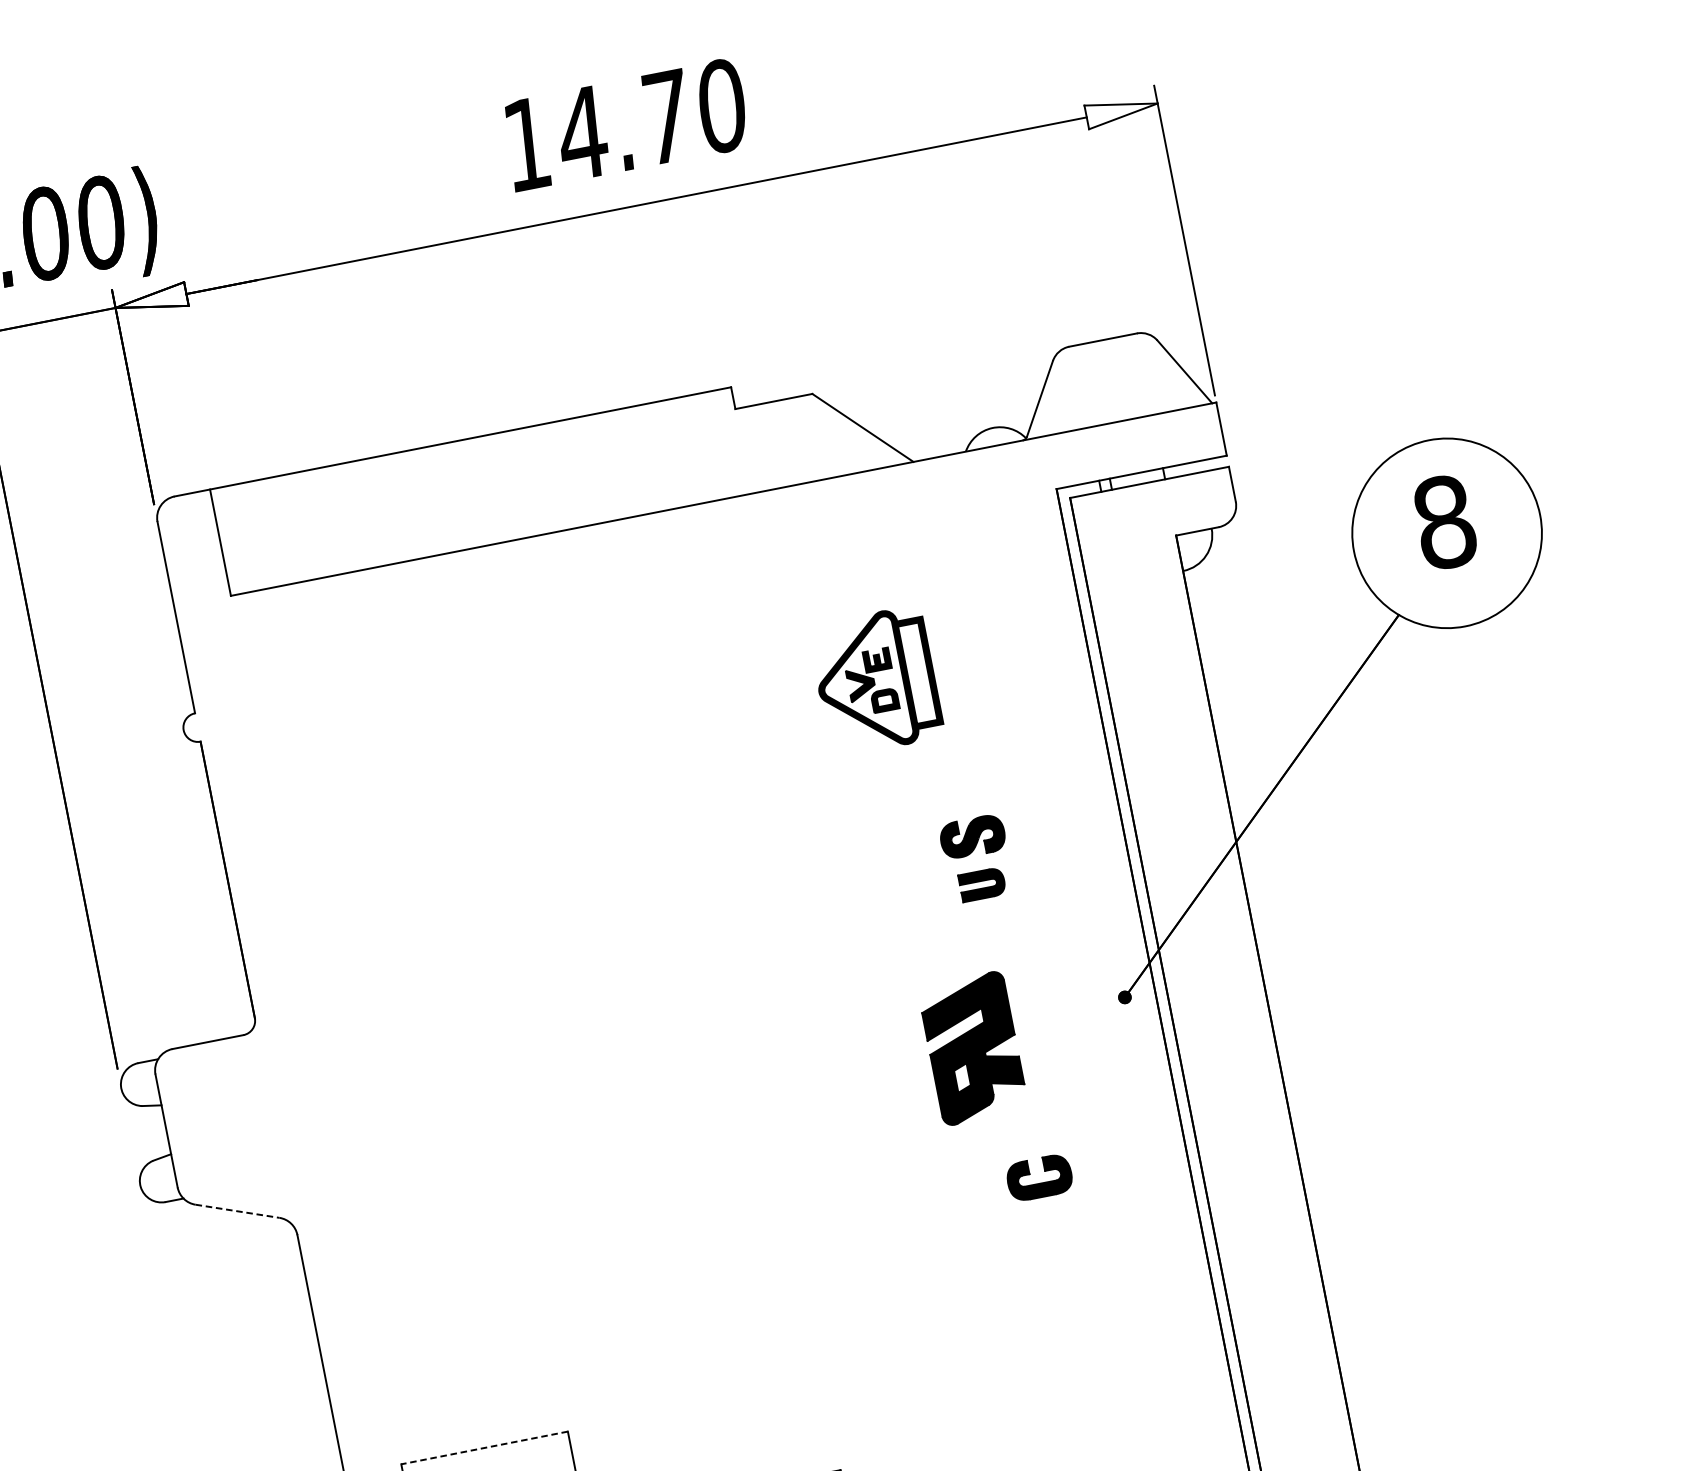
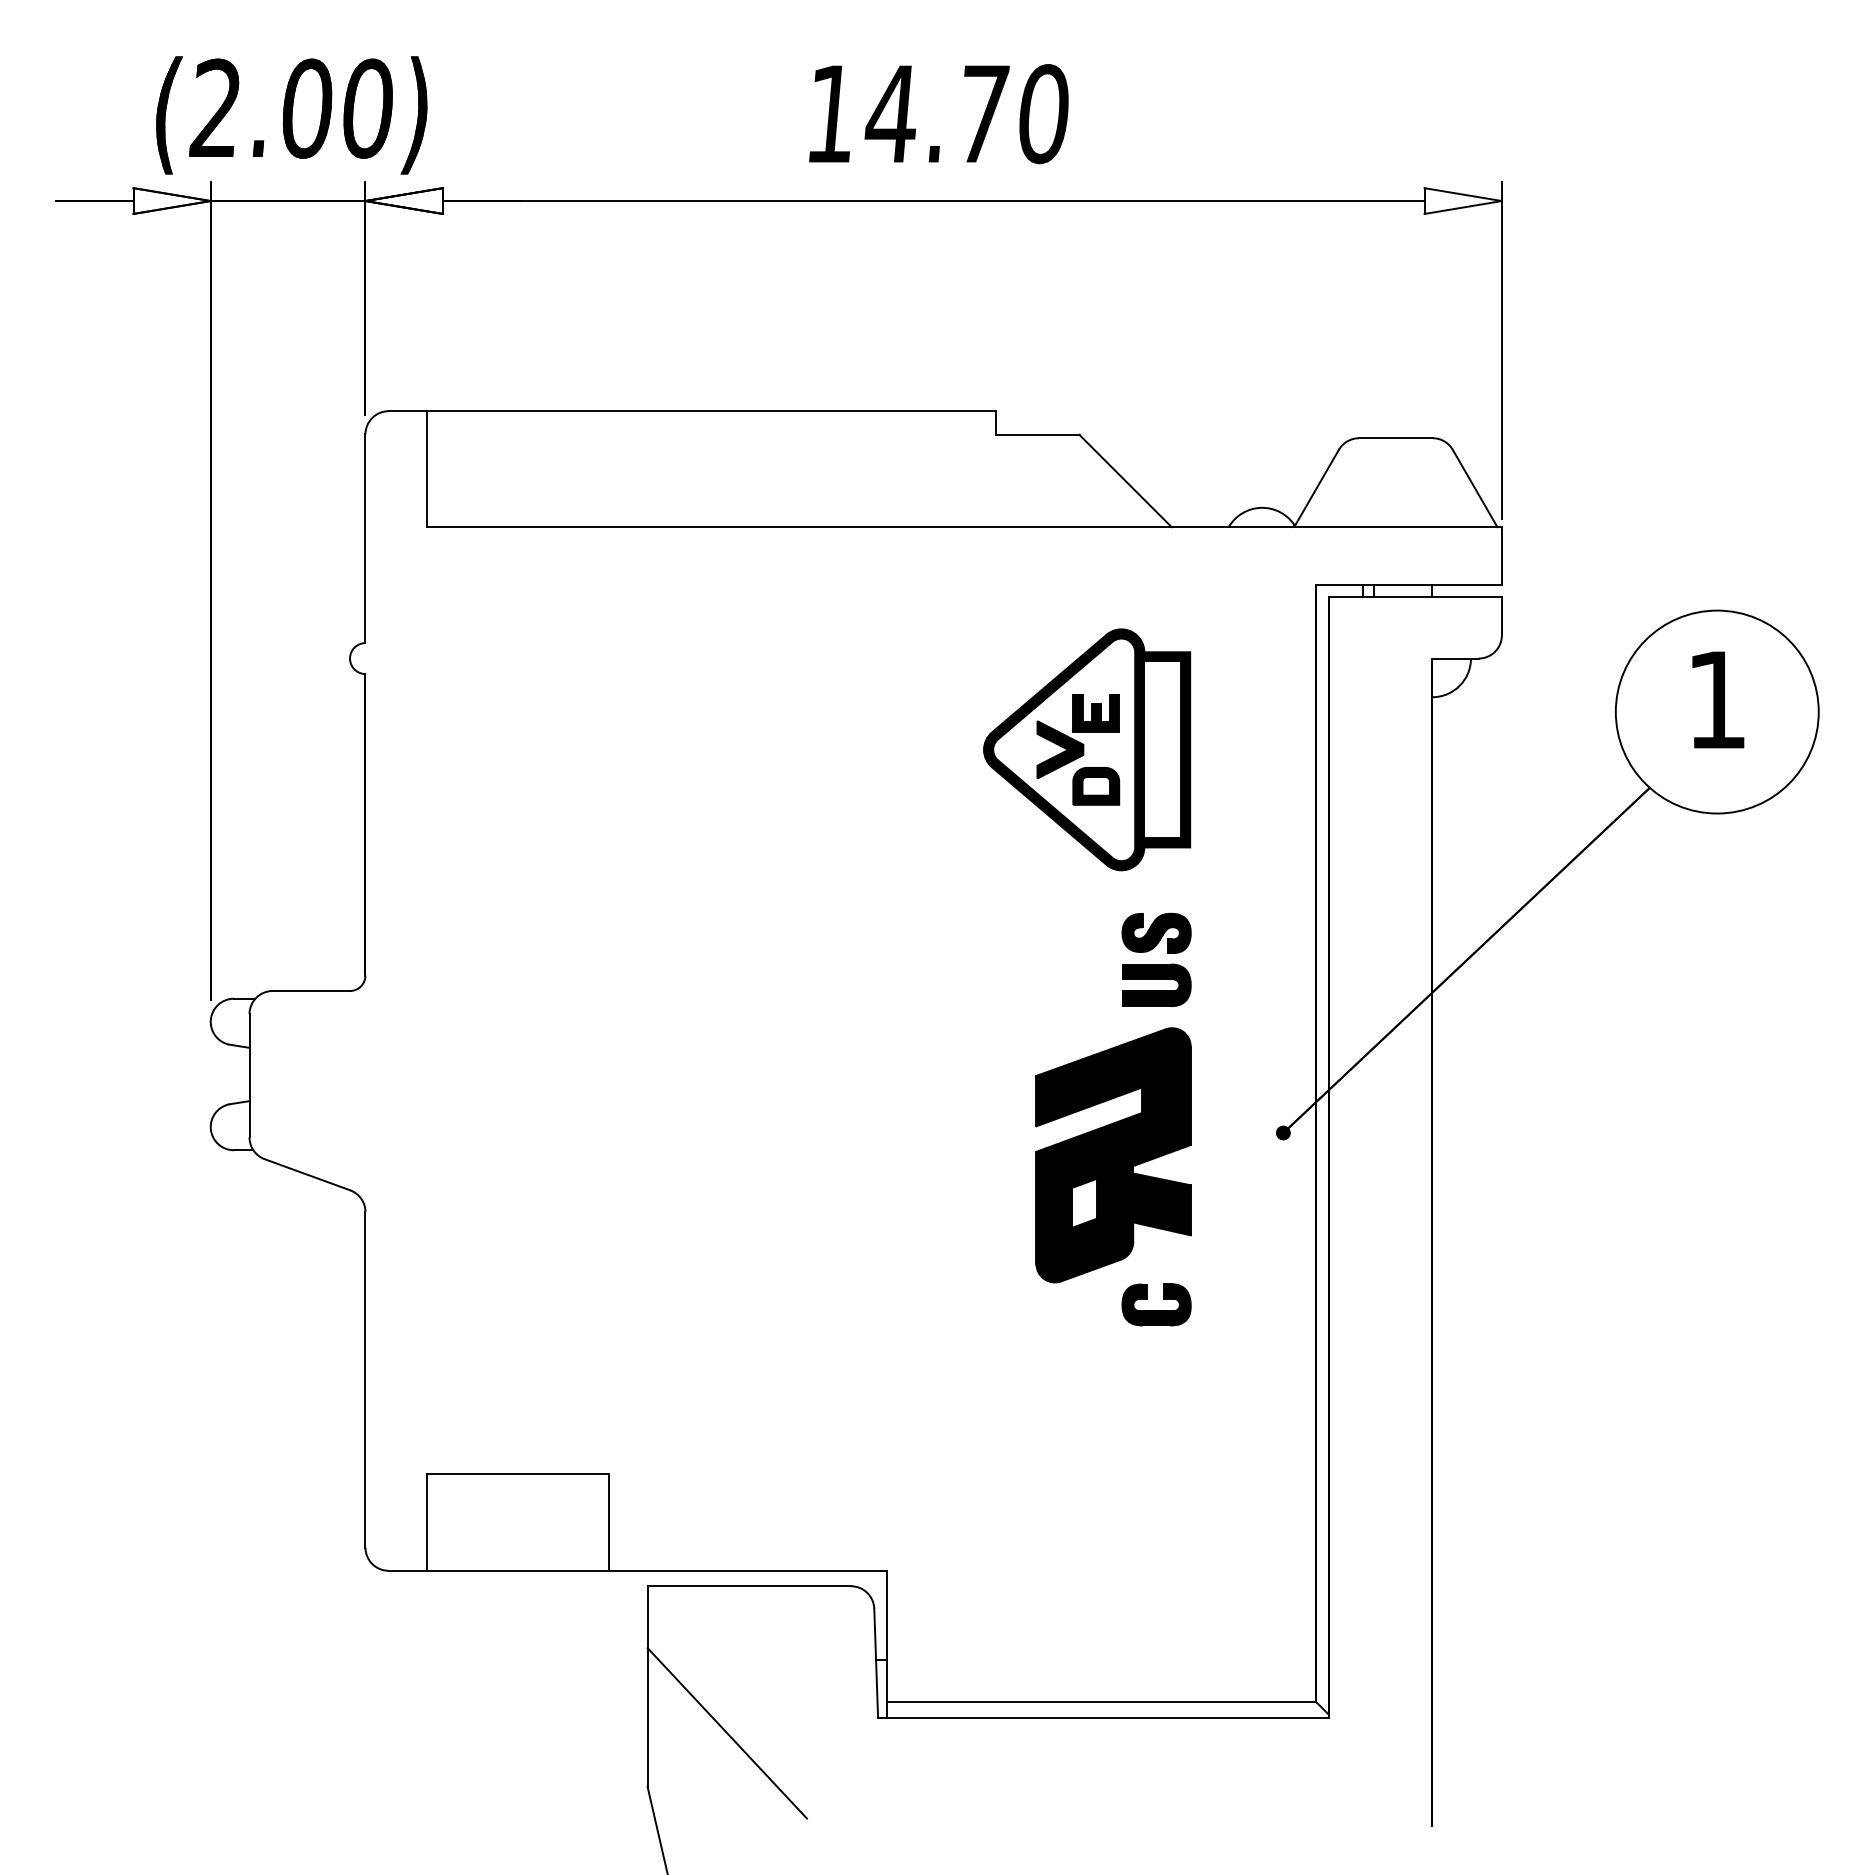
text: (1445, 522) -> (1717, 700), 8 -> 1
part: (876, 680) -> (1087, 749), size x1.67
part: (981, 884) -> (1156, 984), size x1.43
part: (973, 1048) -> (1113, 1155), size x1.67
line: (237, 1211) -> (307, 1174), dashed -> solid
line: (484, 1448) -> (518, 1474), dashed -> solid

